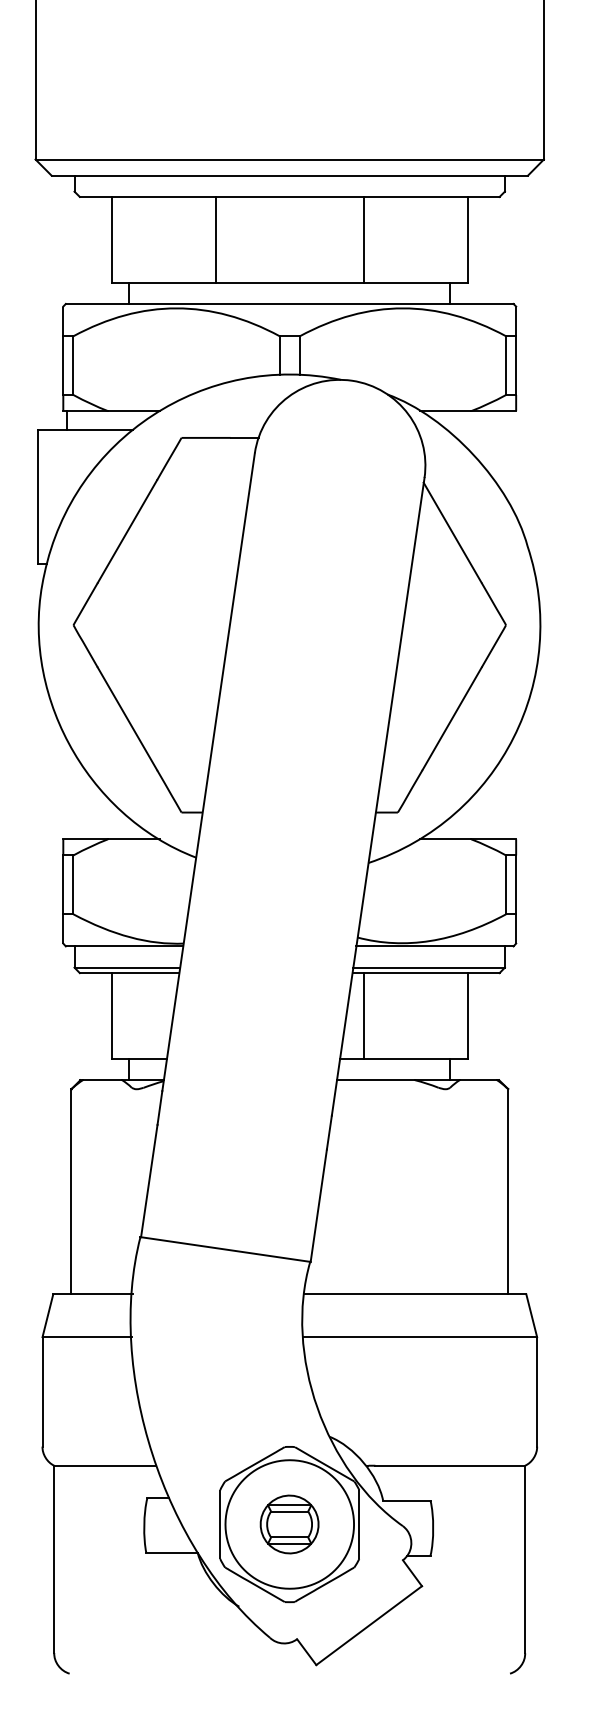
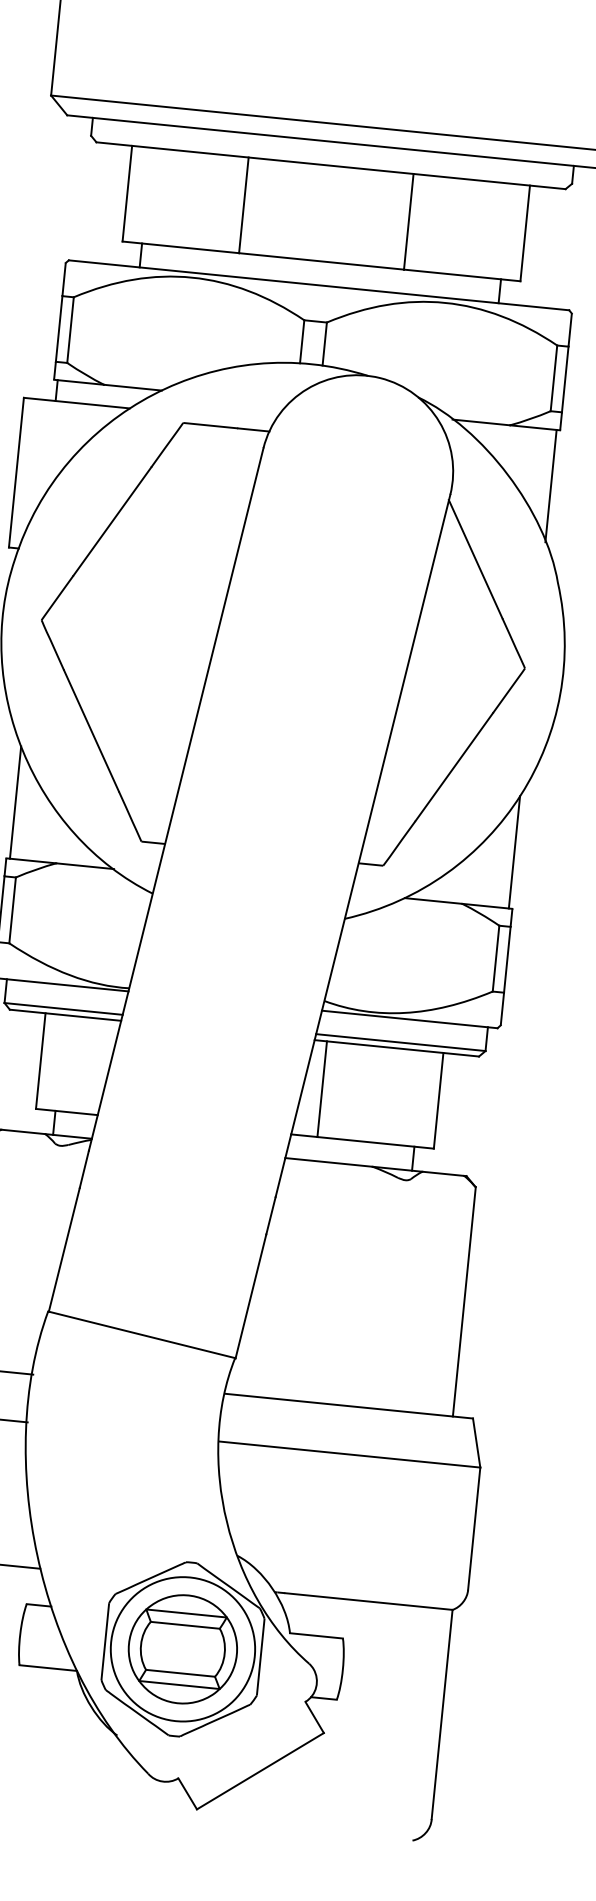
line: (512, 461) -> (550, 486), added
line: (66, 788) -> (15, 801), added
line: (512, 788) -> (513, 851), added
part: (289, 1524) -> (182, 1649), size x1.67

